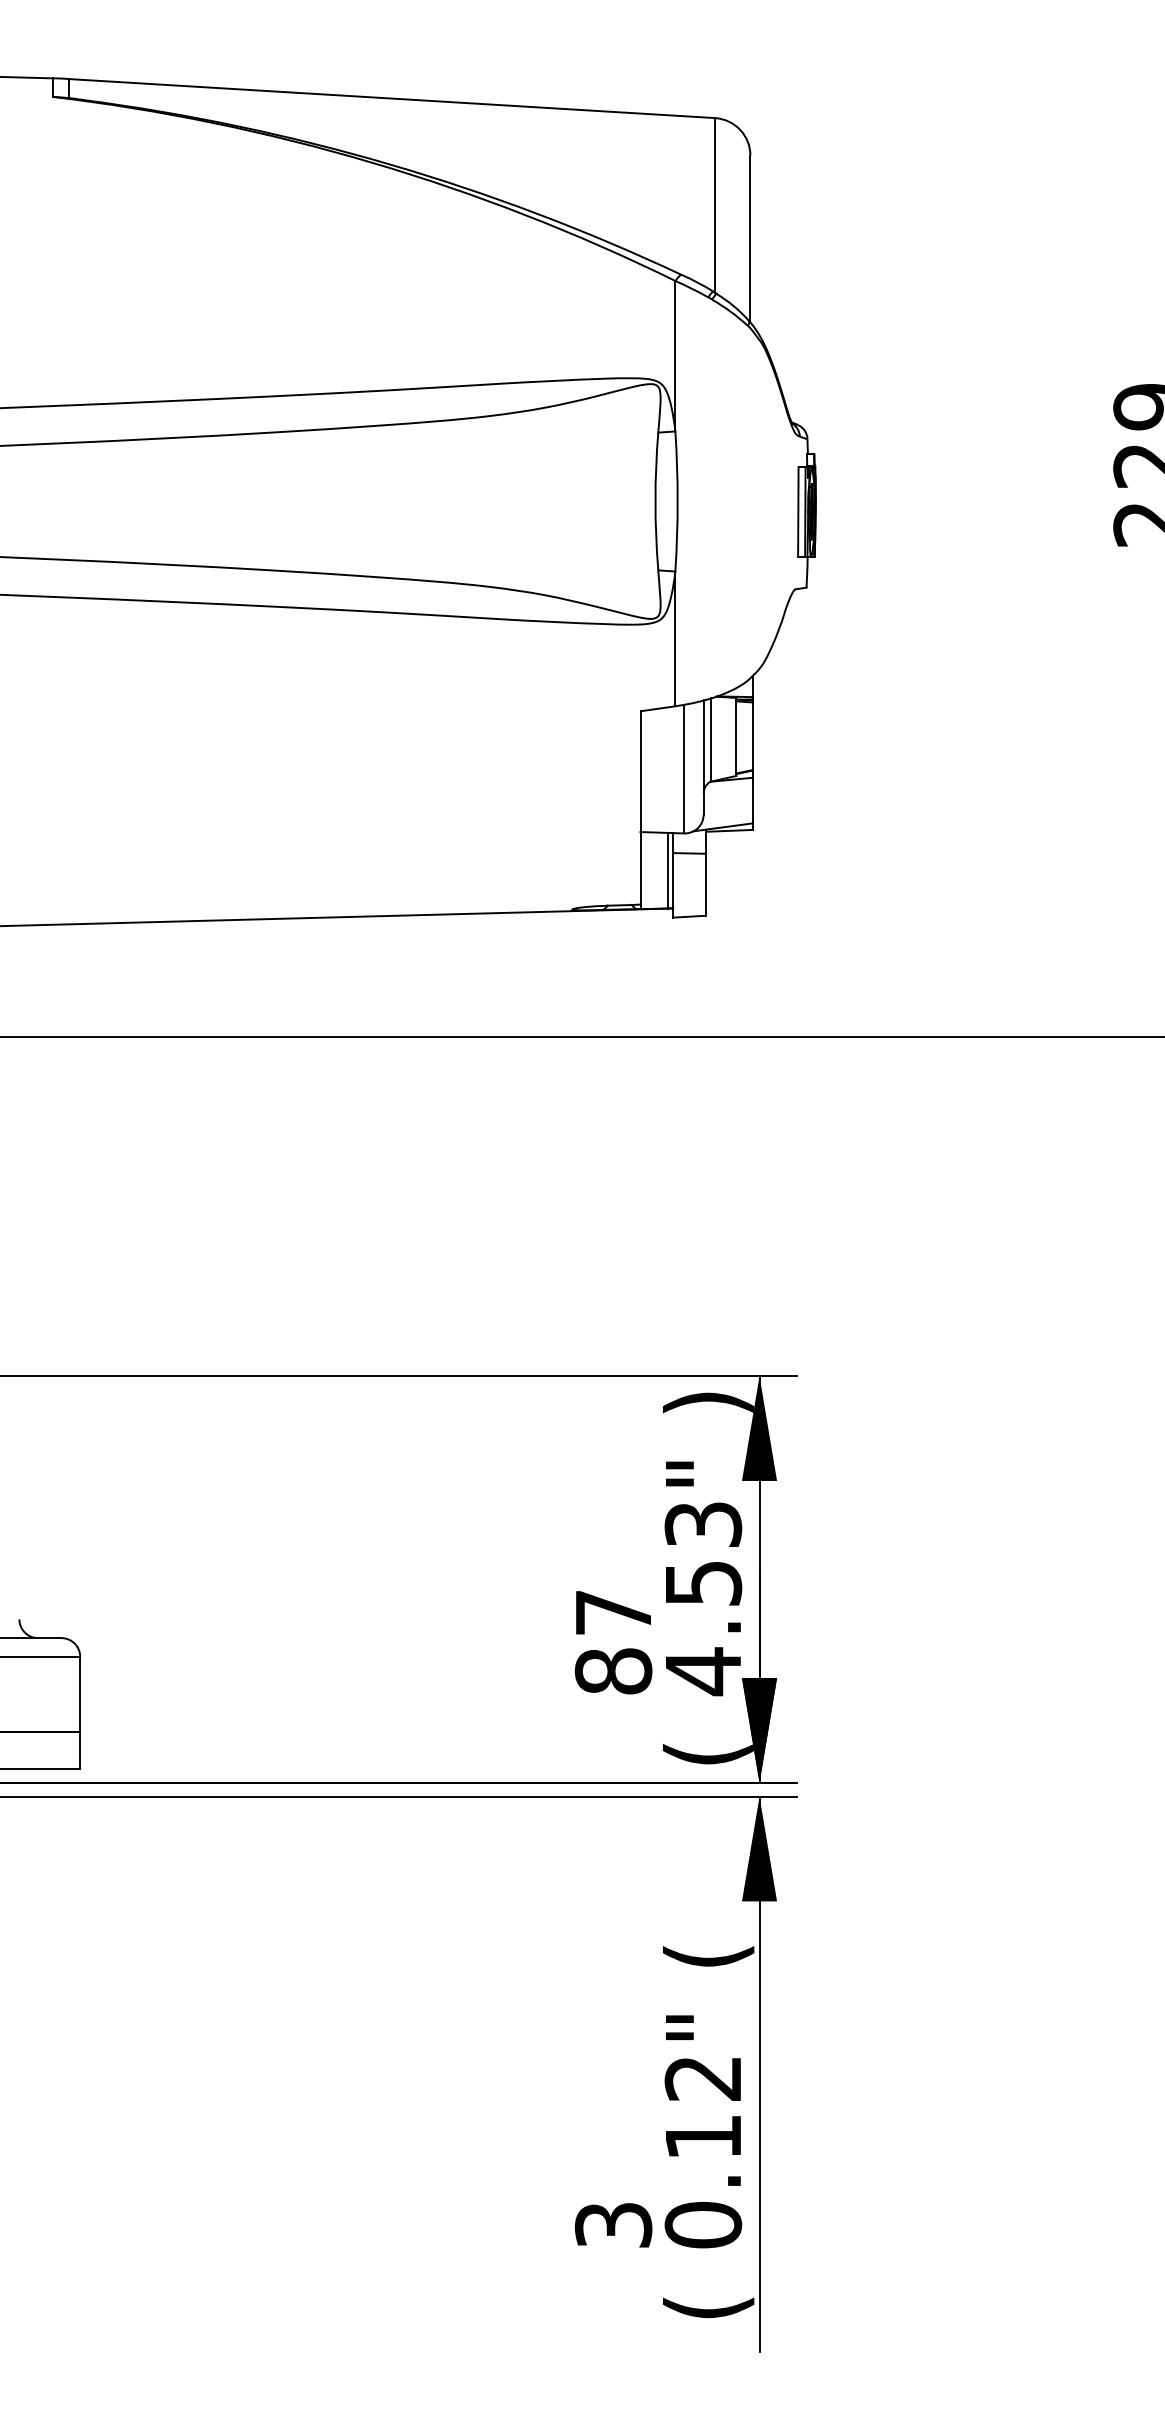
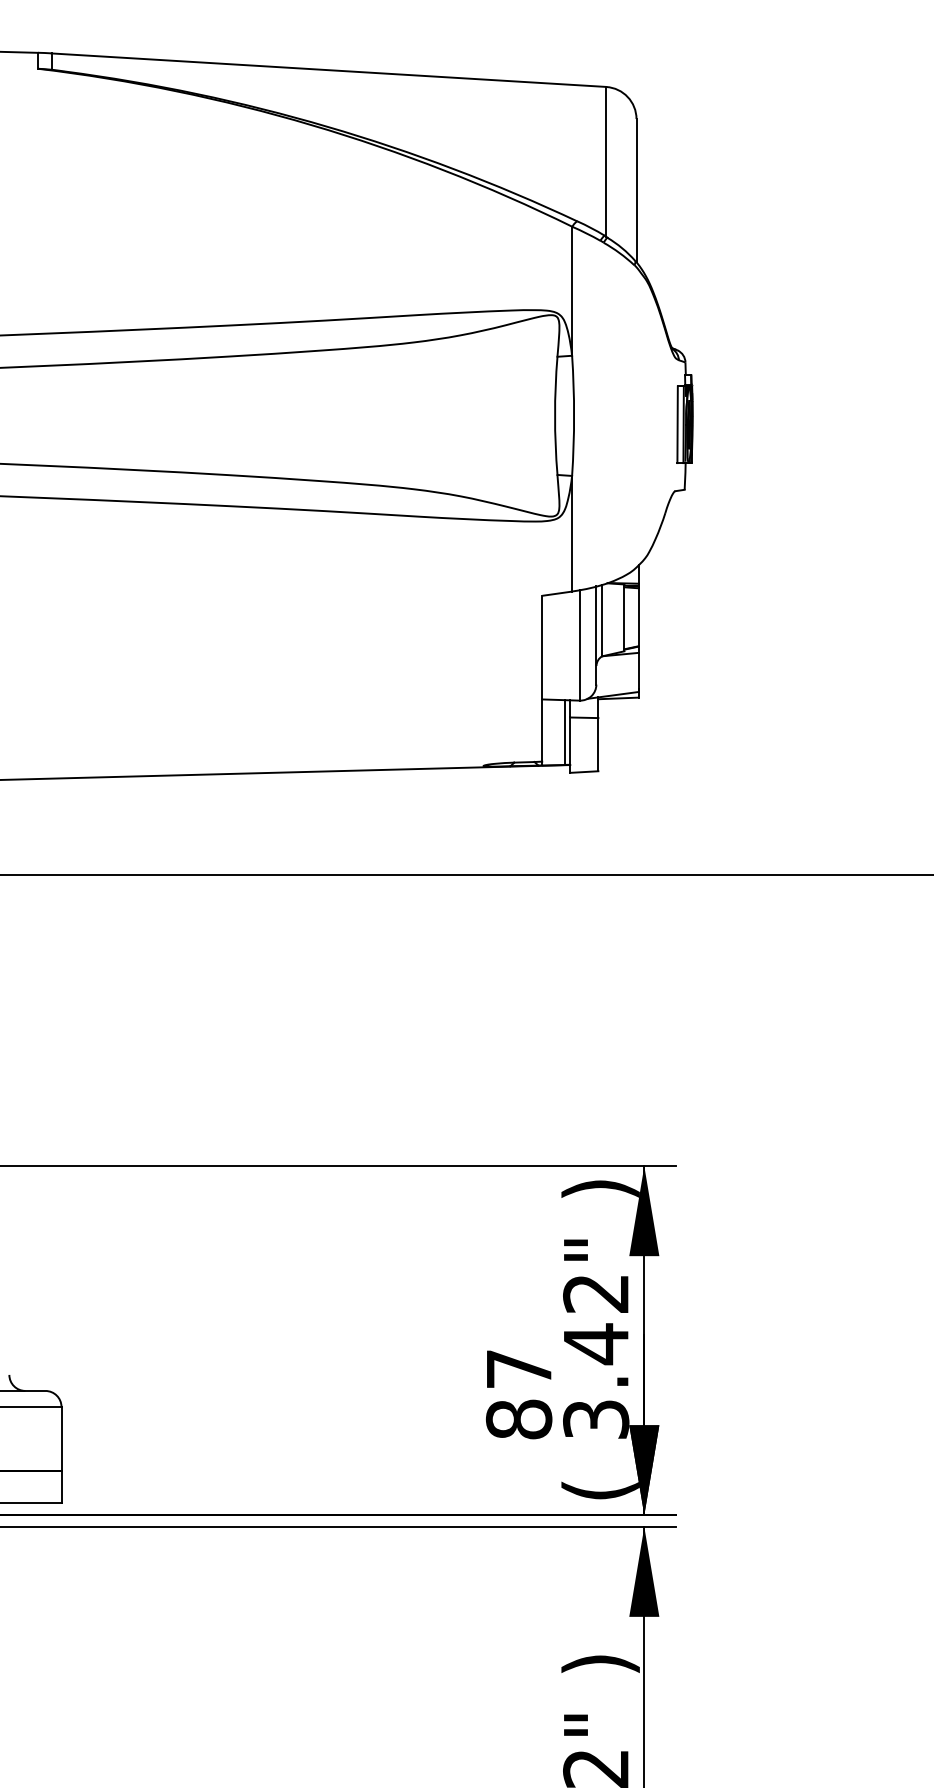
text: (703, 1599) -> (596, 1357), 4.53" -> 3.42"
text: (708, 1956) -> (600, 1664), ( -> )

